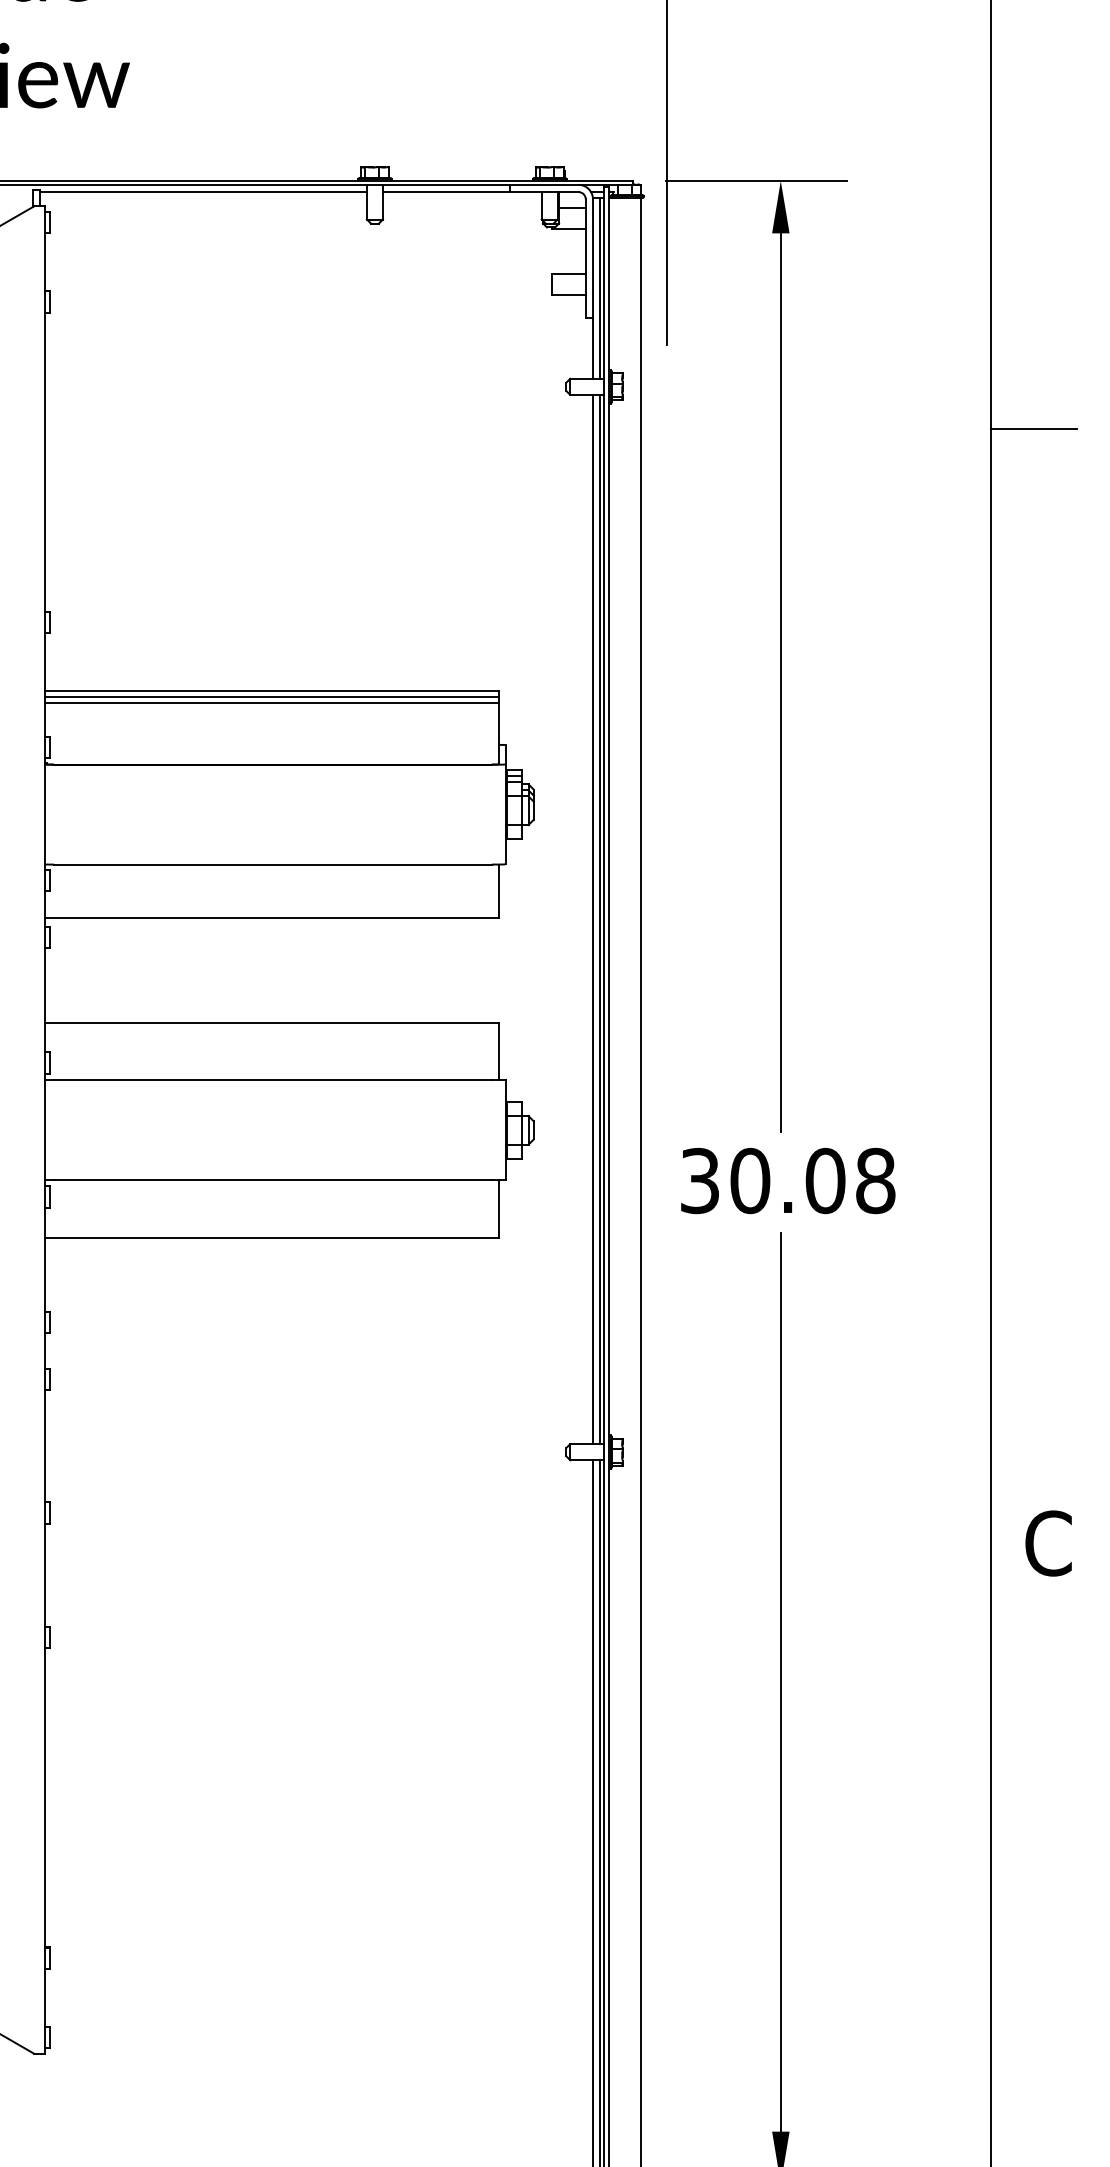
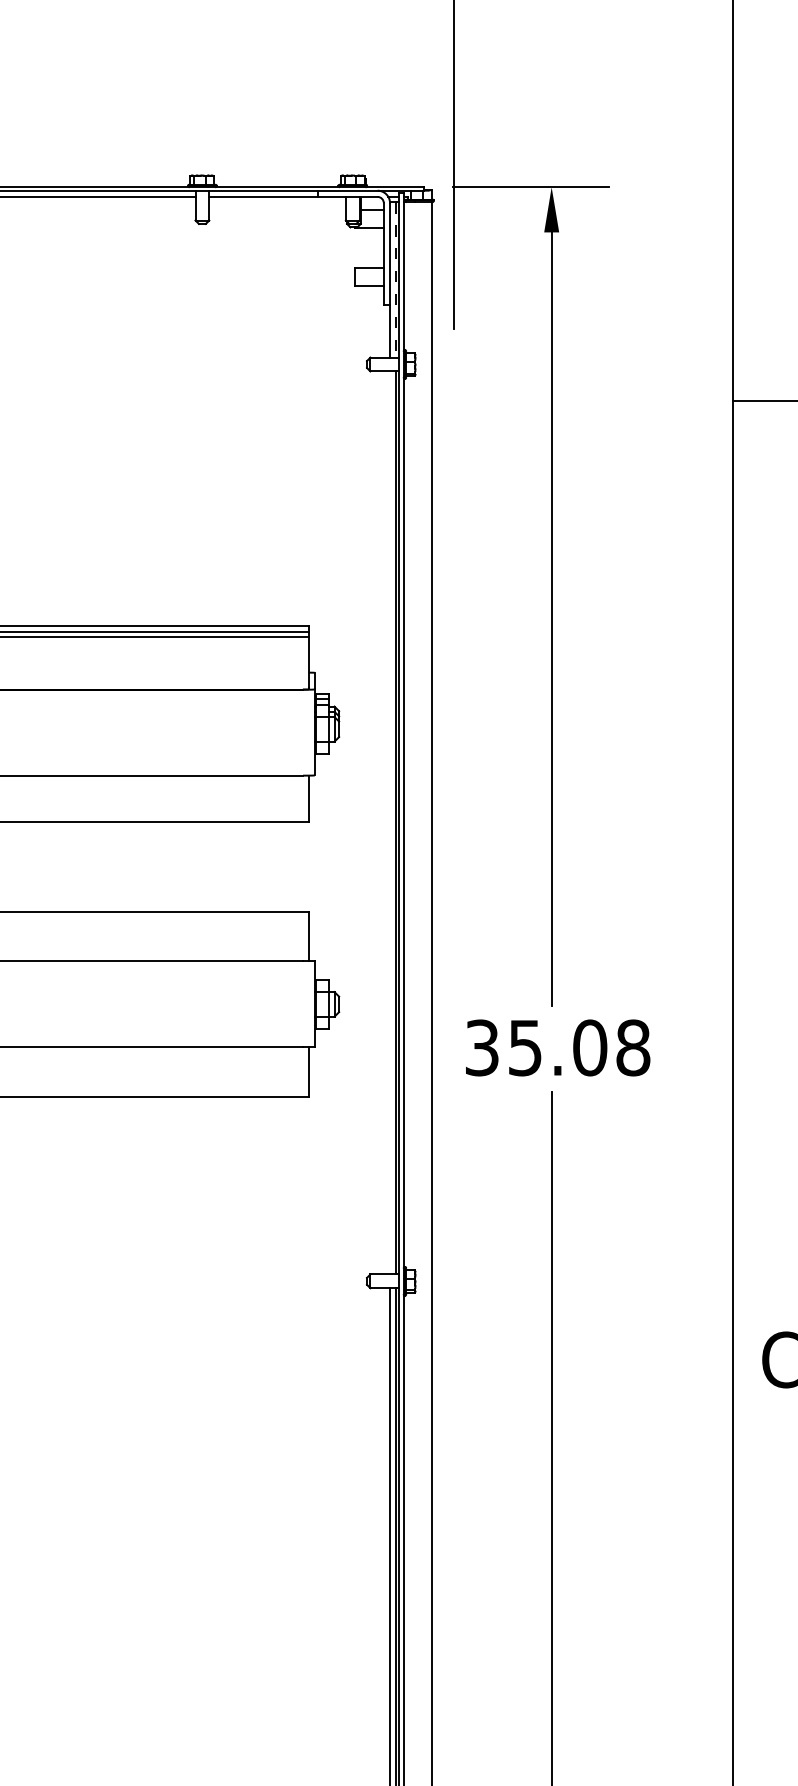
line: (599, 289) -> (395, 280), solid -> dashed
line: (593, 919) -> (390, 822), removed
text: (750, 1180) -> (525, 1047), 30.08 -> 35.08

